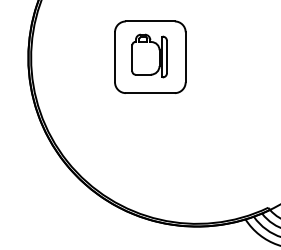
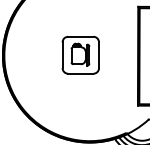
part: (149, 55) -> (80, 54), moved

